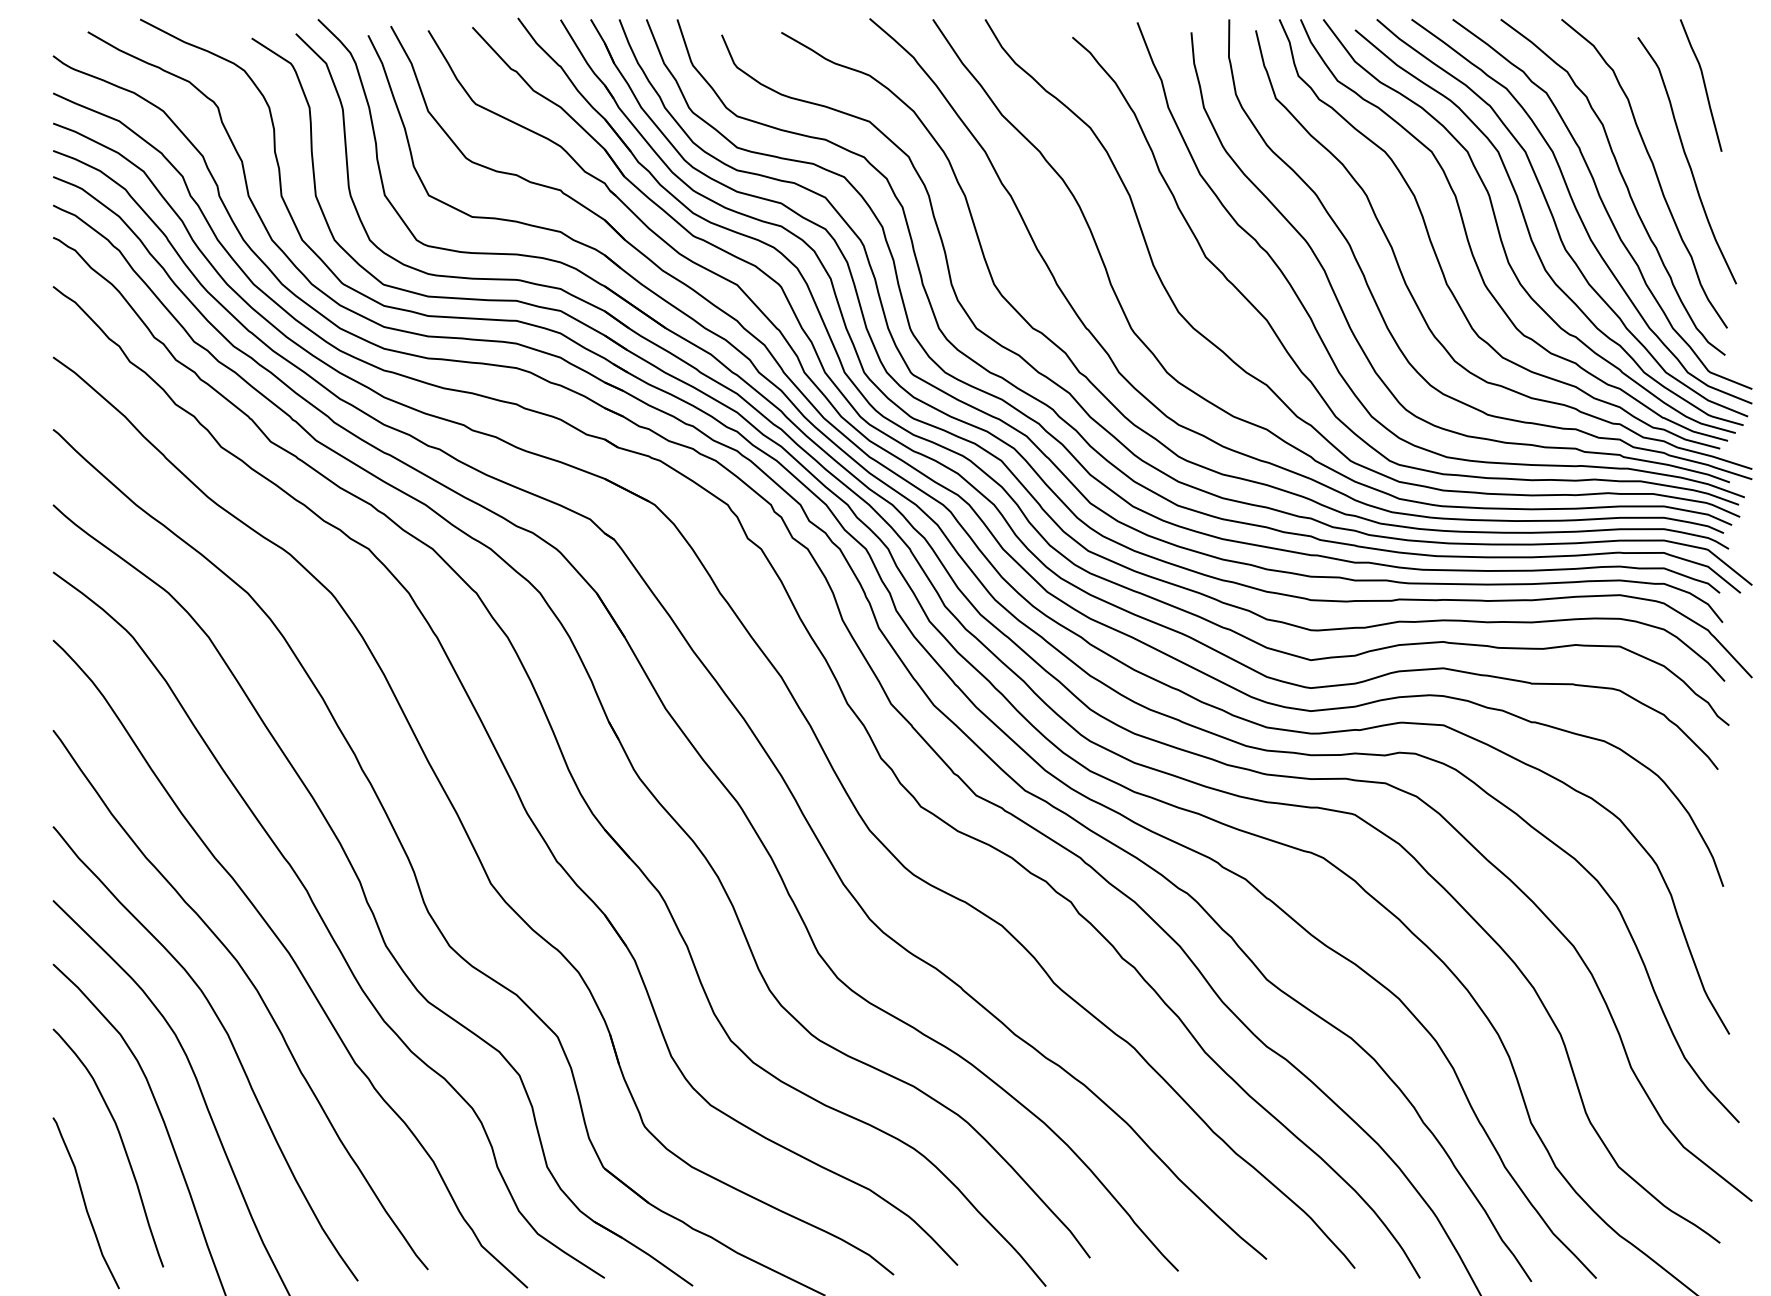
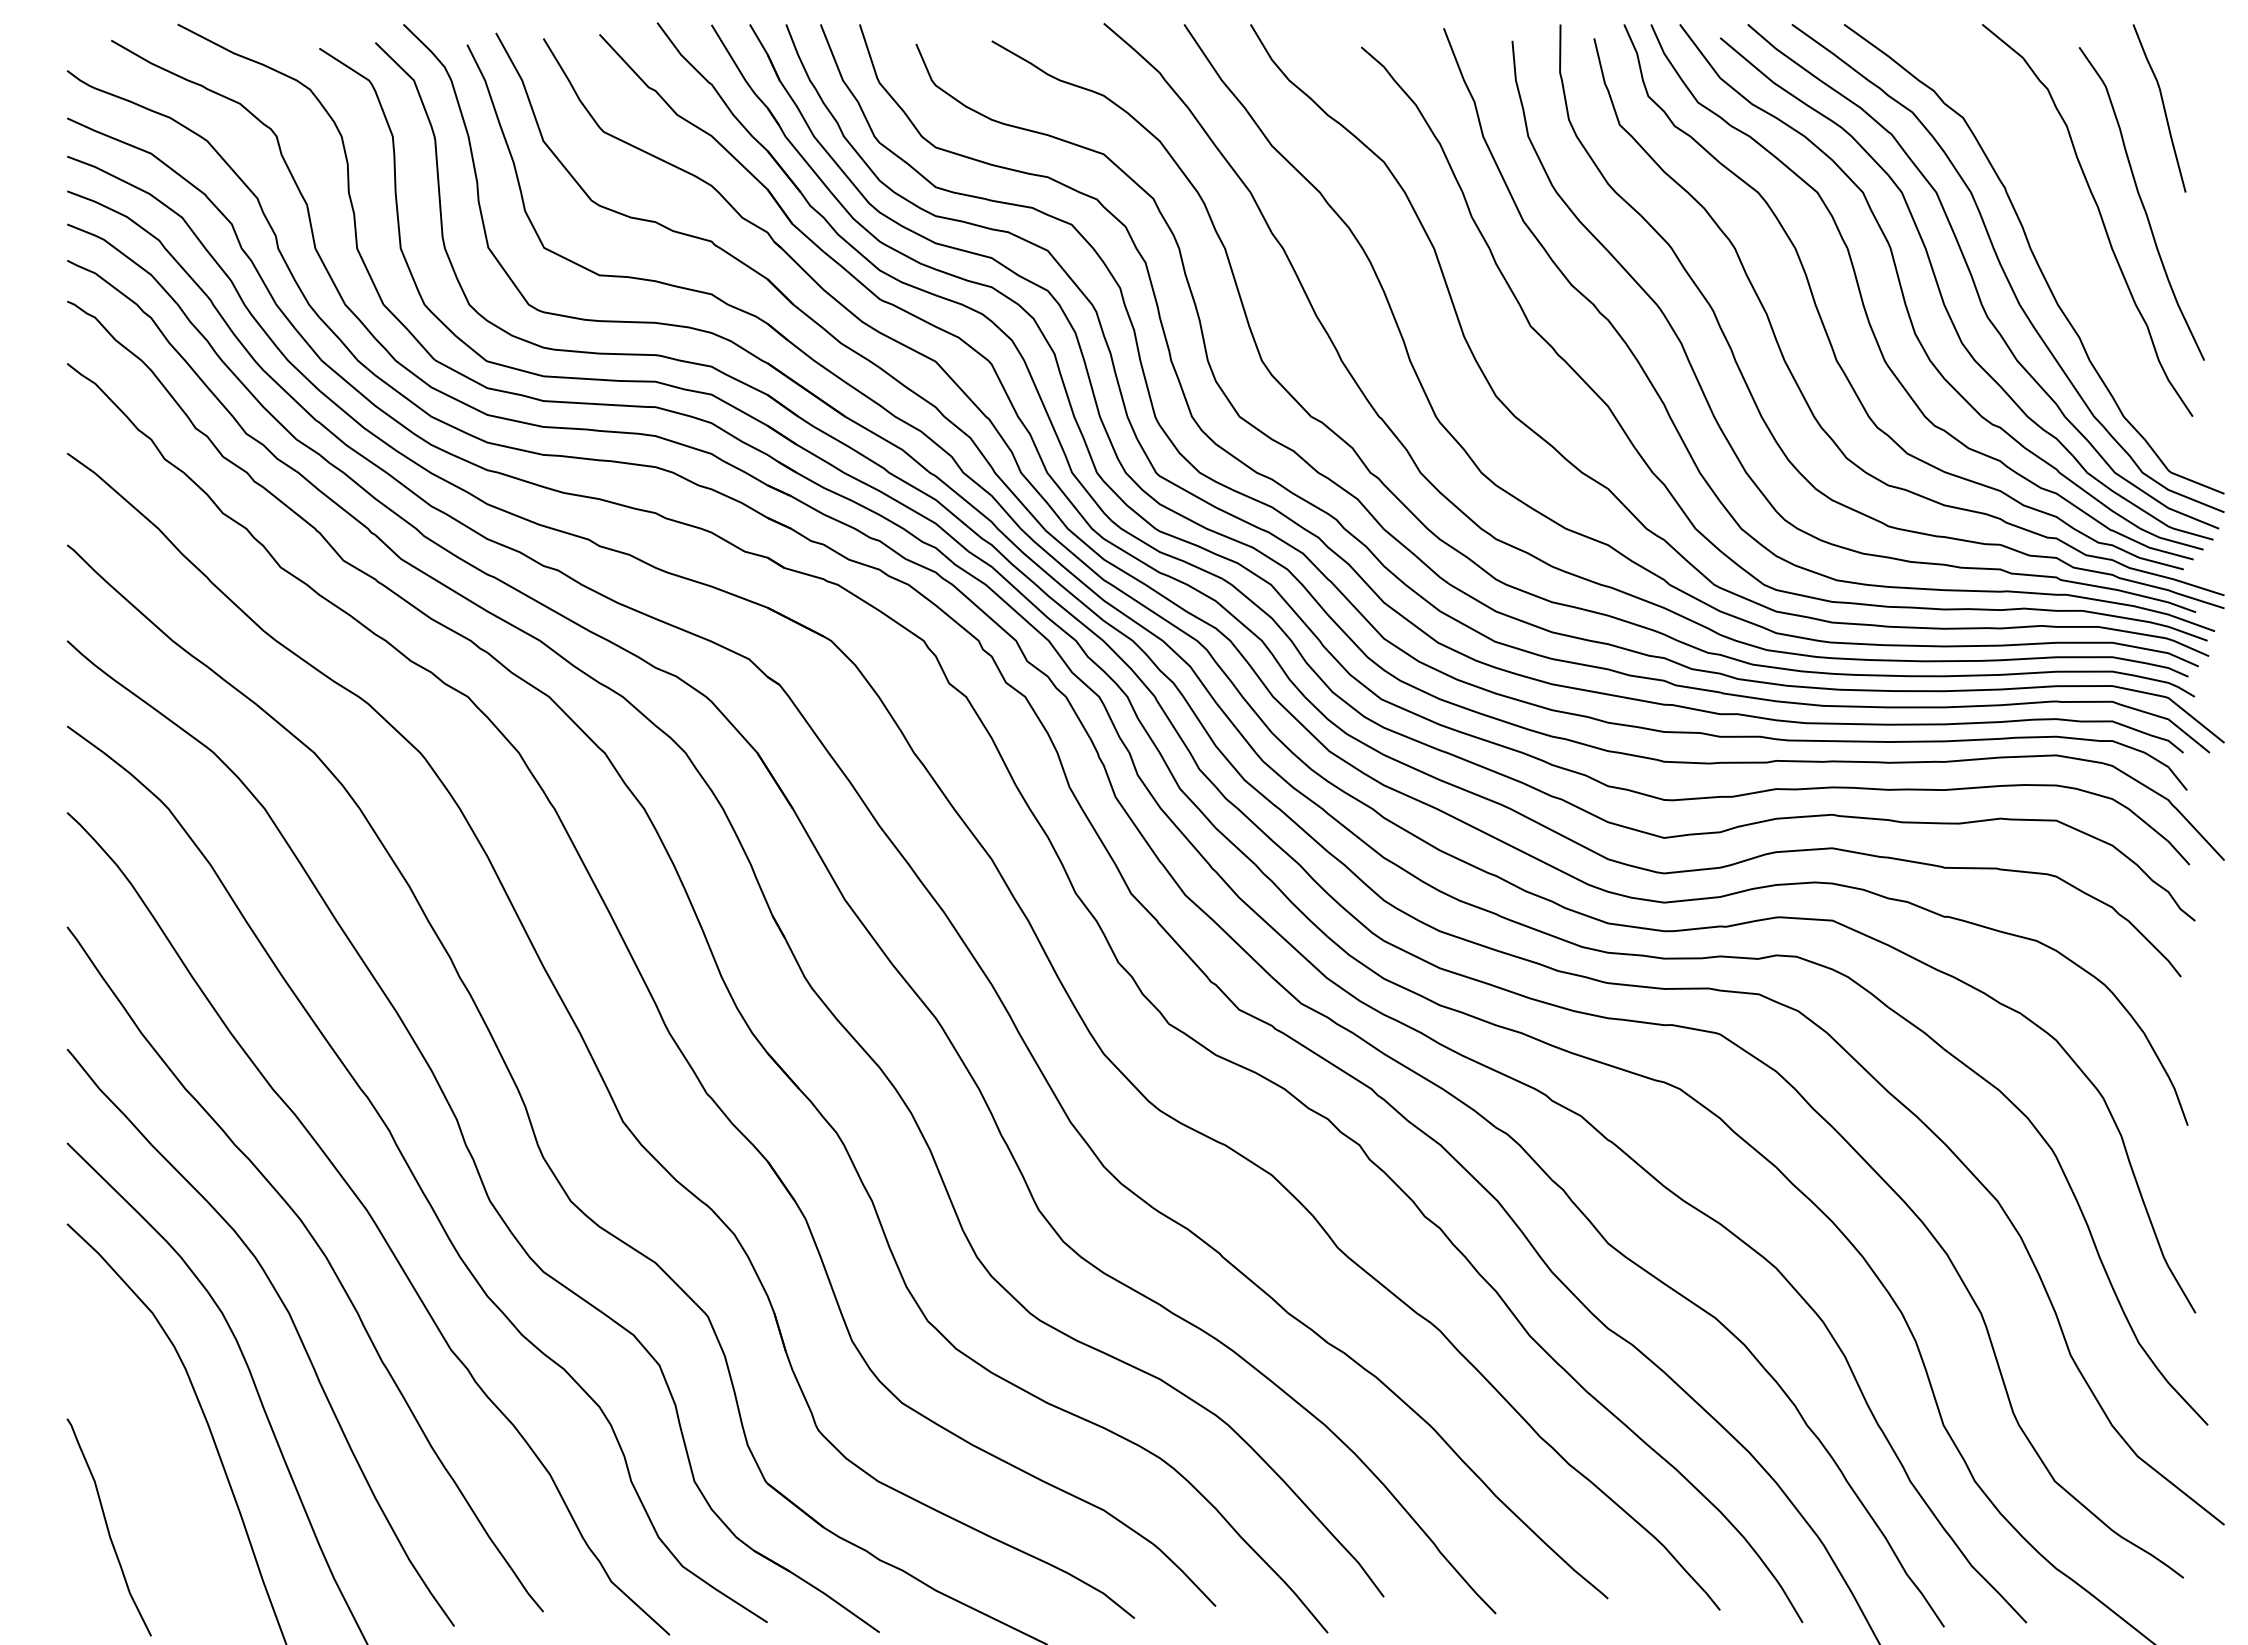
curve: (1623, 181) -> (2060, 230), removed
curve: (121, 1142) -> (154, 1450), removed

